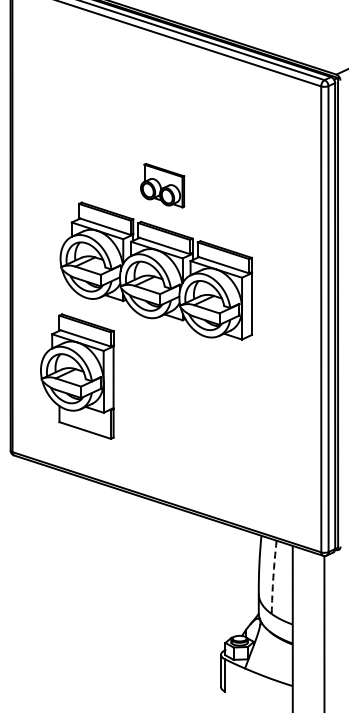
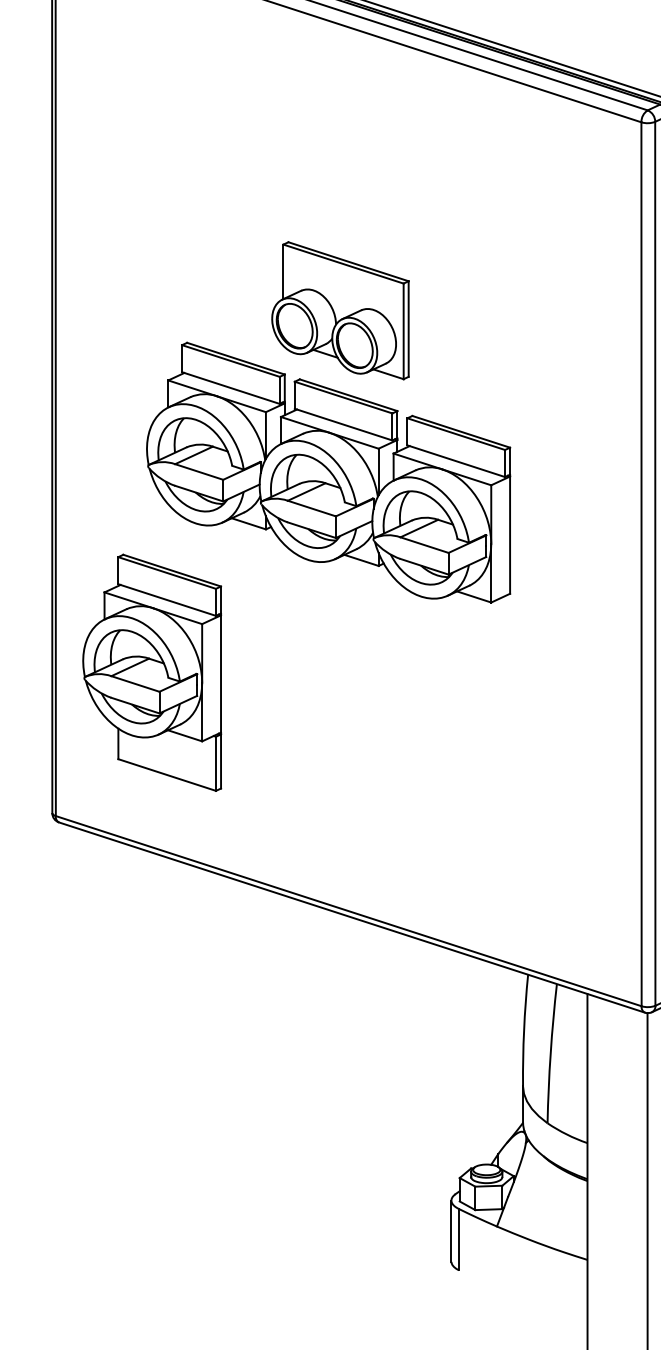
part: (162, 185) -> (340, 310), size x1.67
part: (77, 376) -> (152, 672), moved
arc: (273, 577) -> (550, 1053), dashed -> solid

